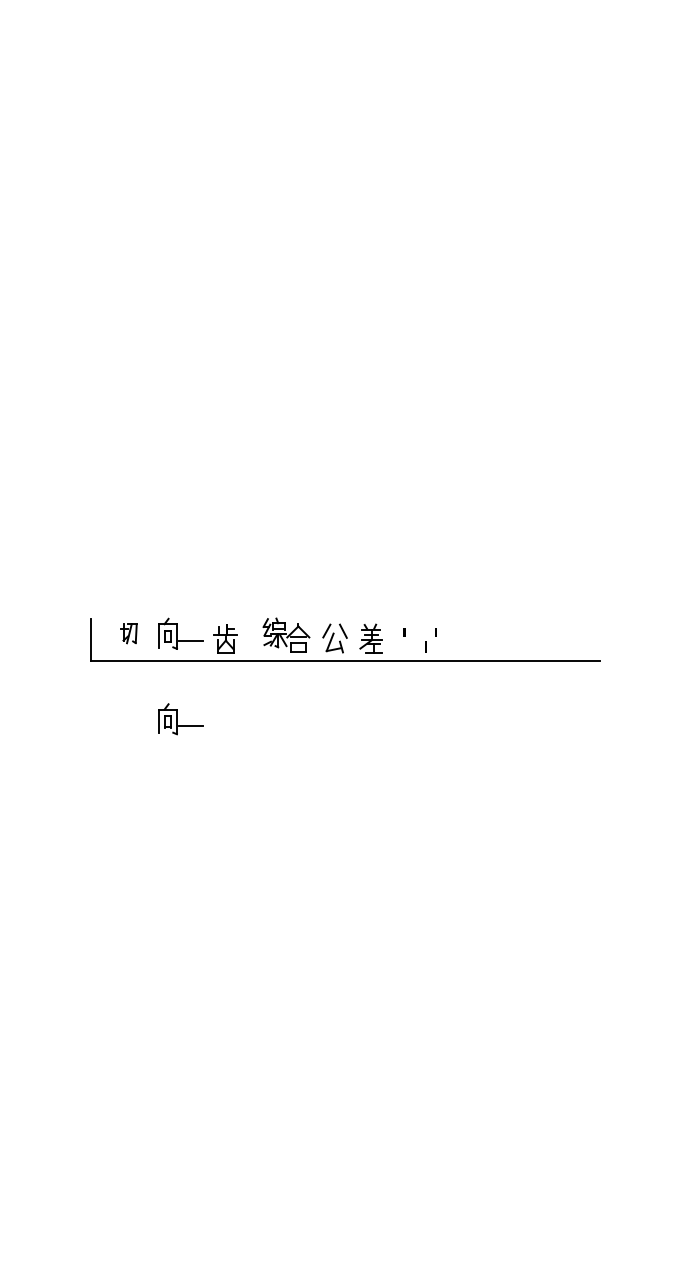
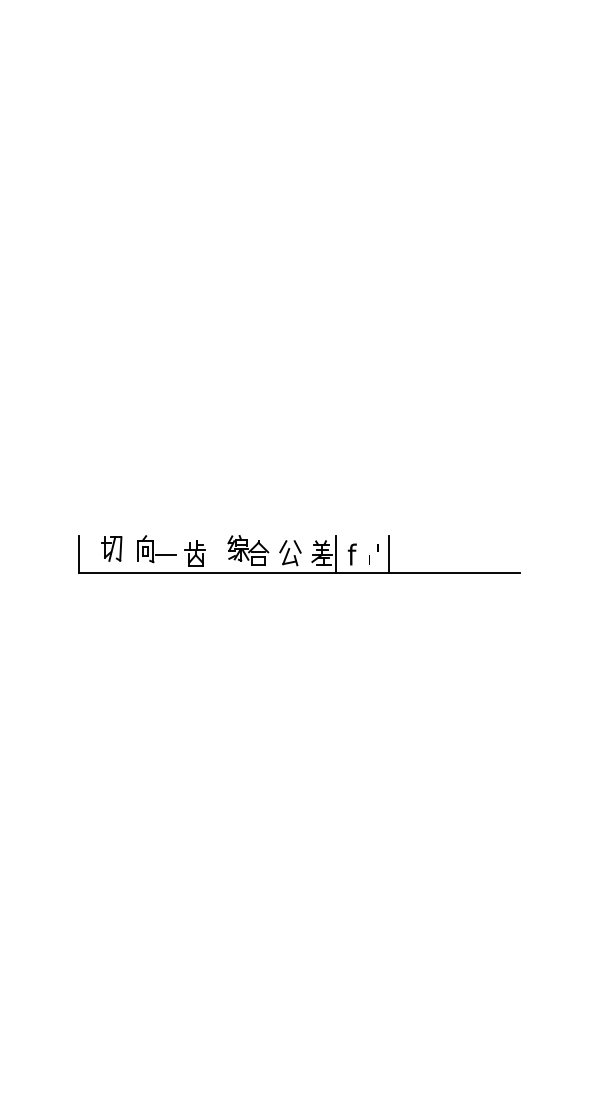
part: (128, 633) -> (111, 548), size x1.43
line: (388, 640) -> (336, 554), added
text: (405, 640) -> (351, 554), ' -> f
line: (448, 640) -> (388, 554), added
part: (180, 719) -> (156, 623), removed

